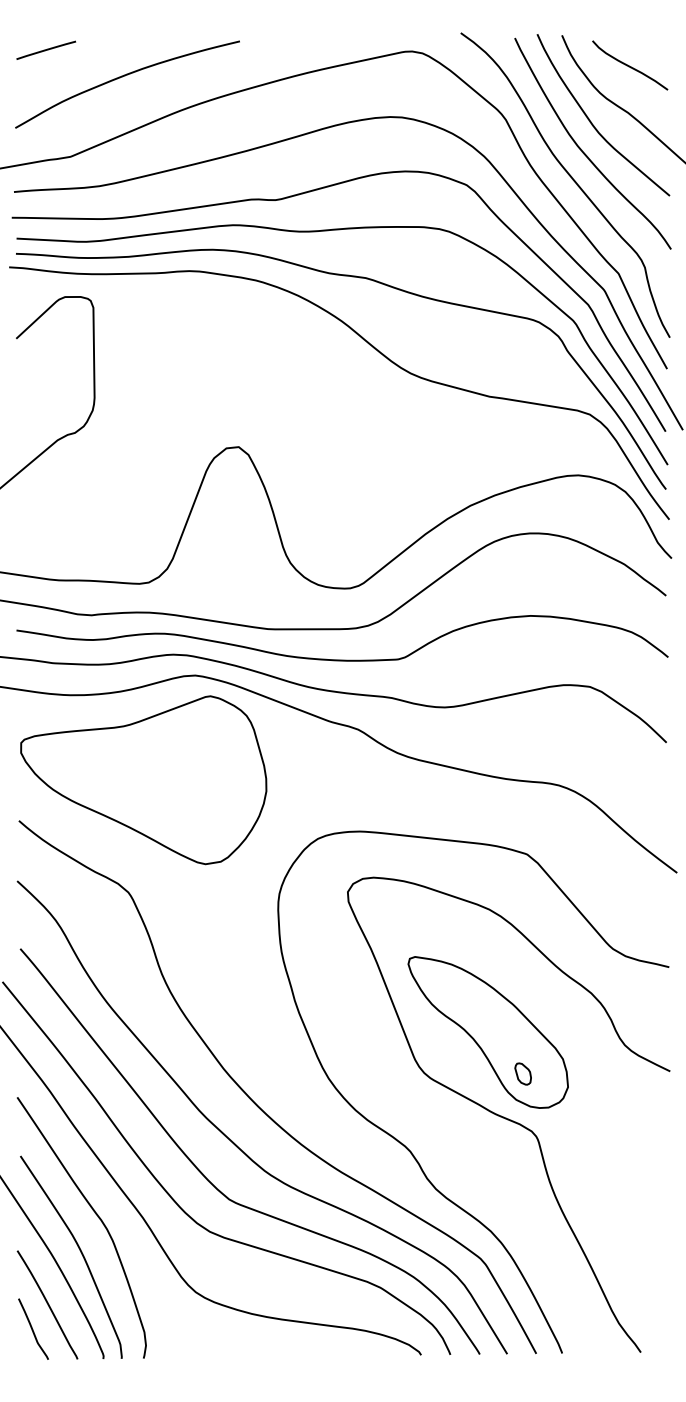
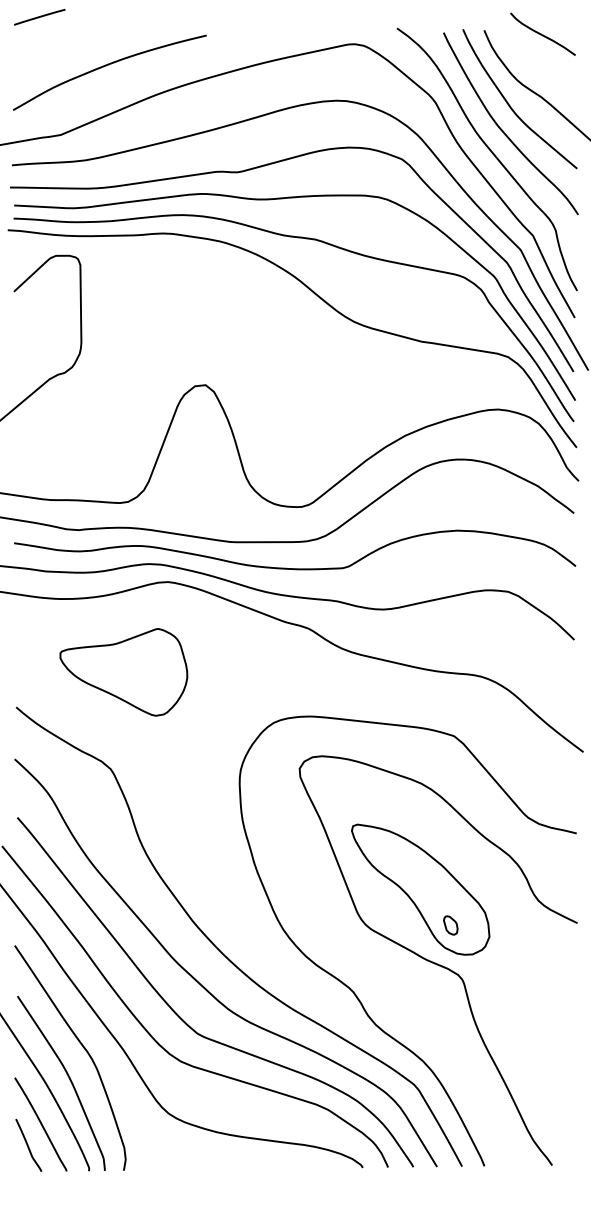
line: (45, 50) -> (39, 17), moved
curve: (628, 64) -> (541, 33), moved
part: (143, 780) -> (123, 672), size x0.6

